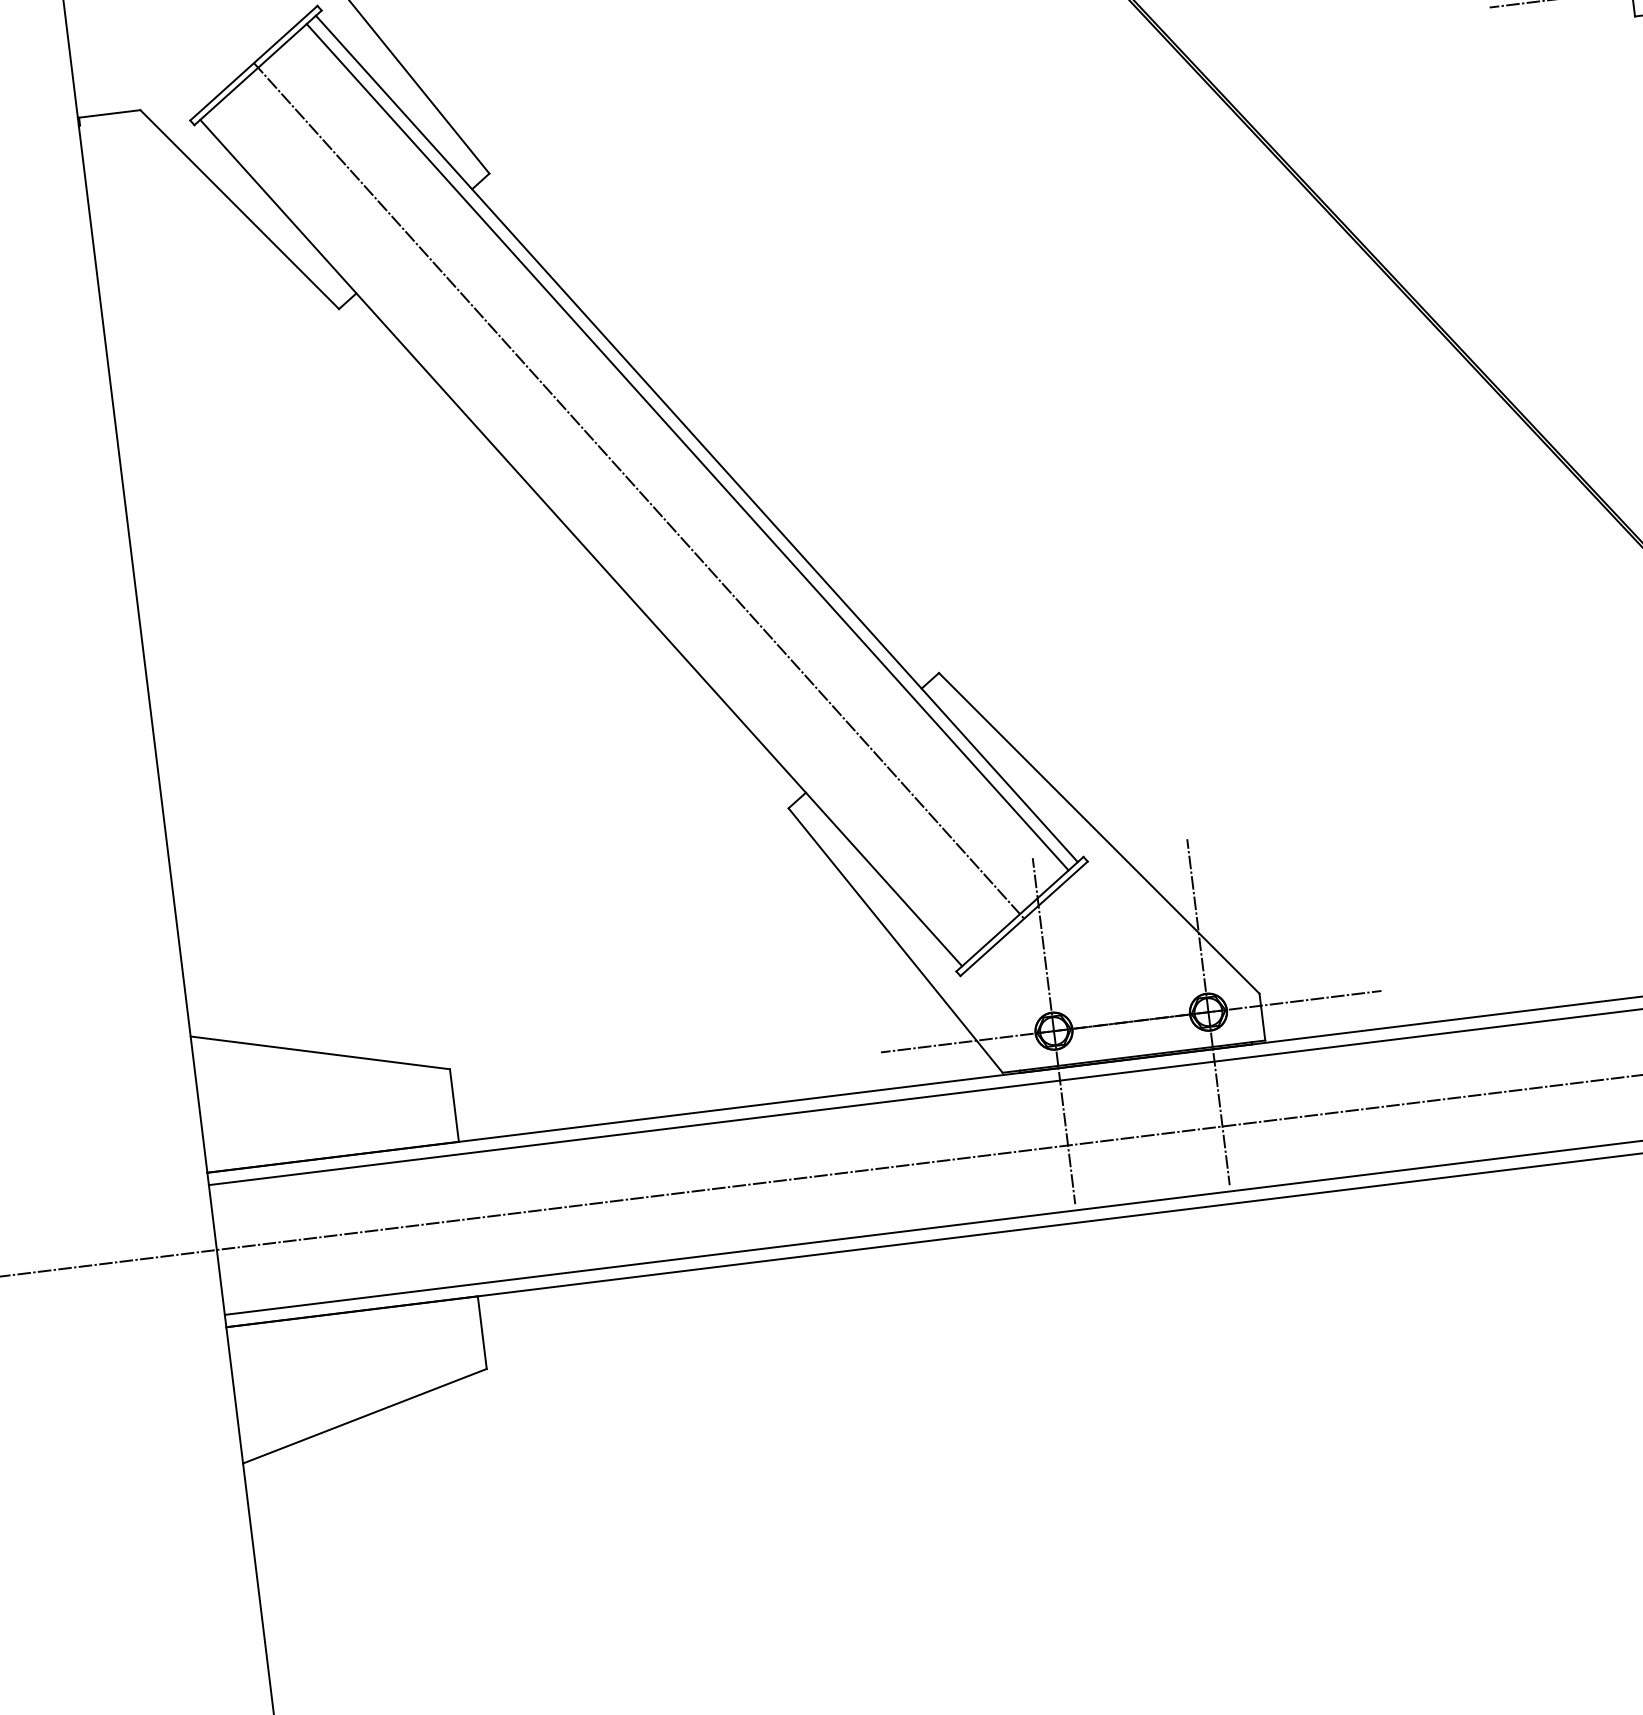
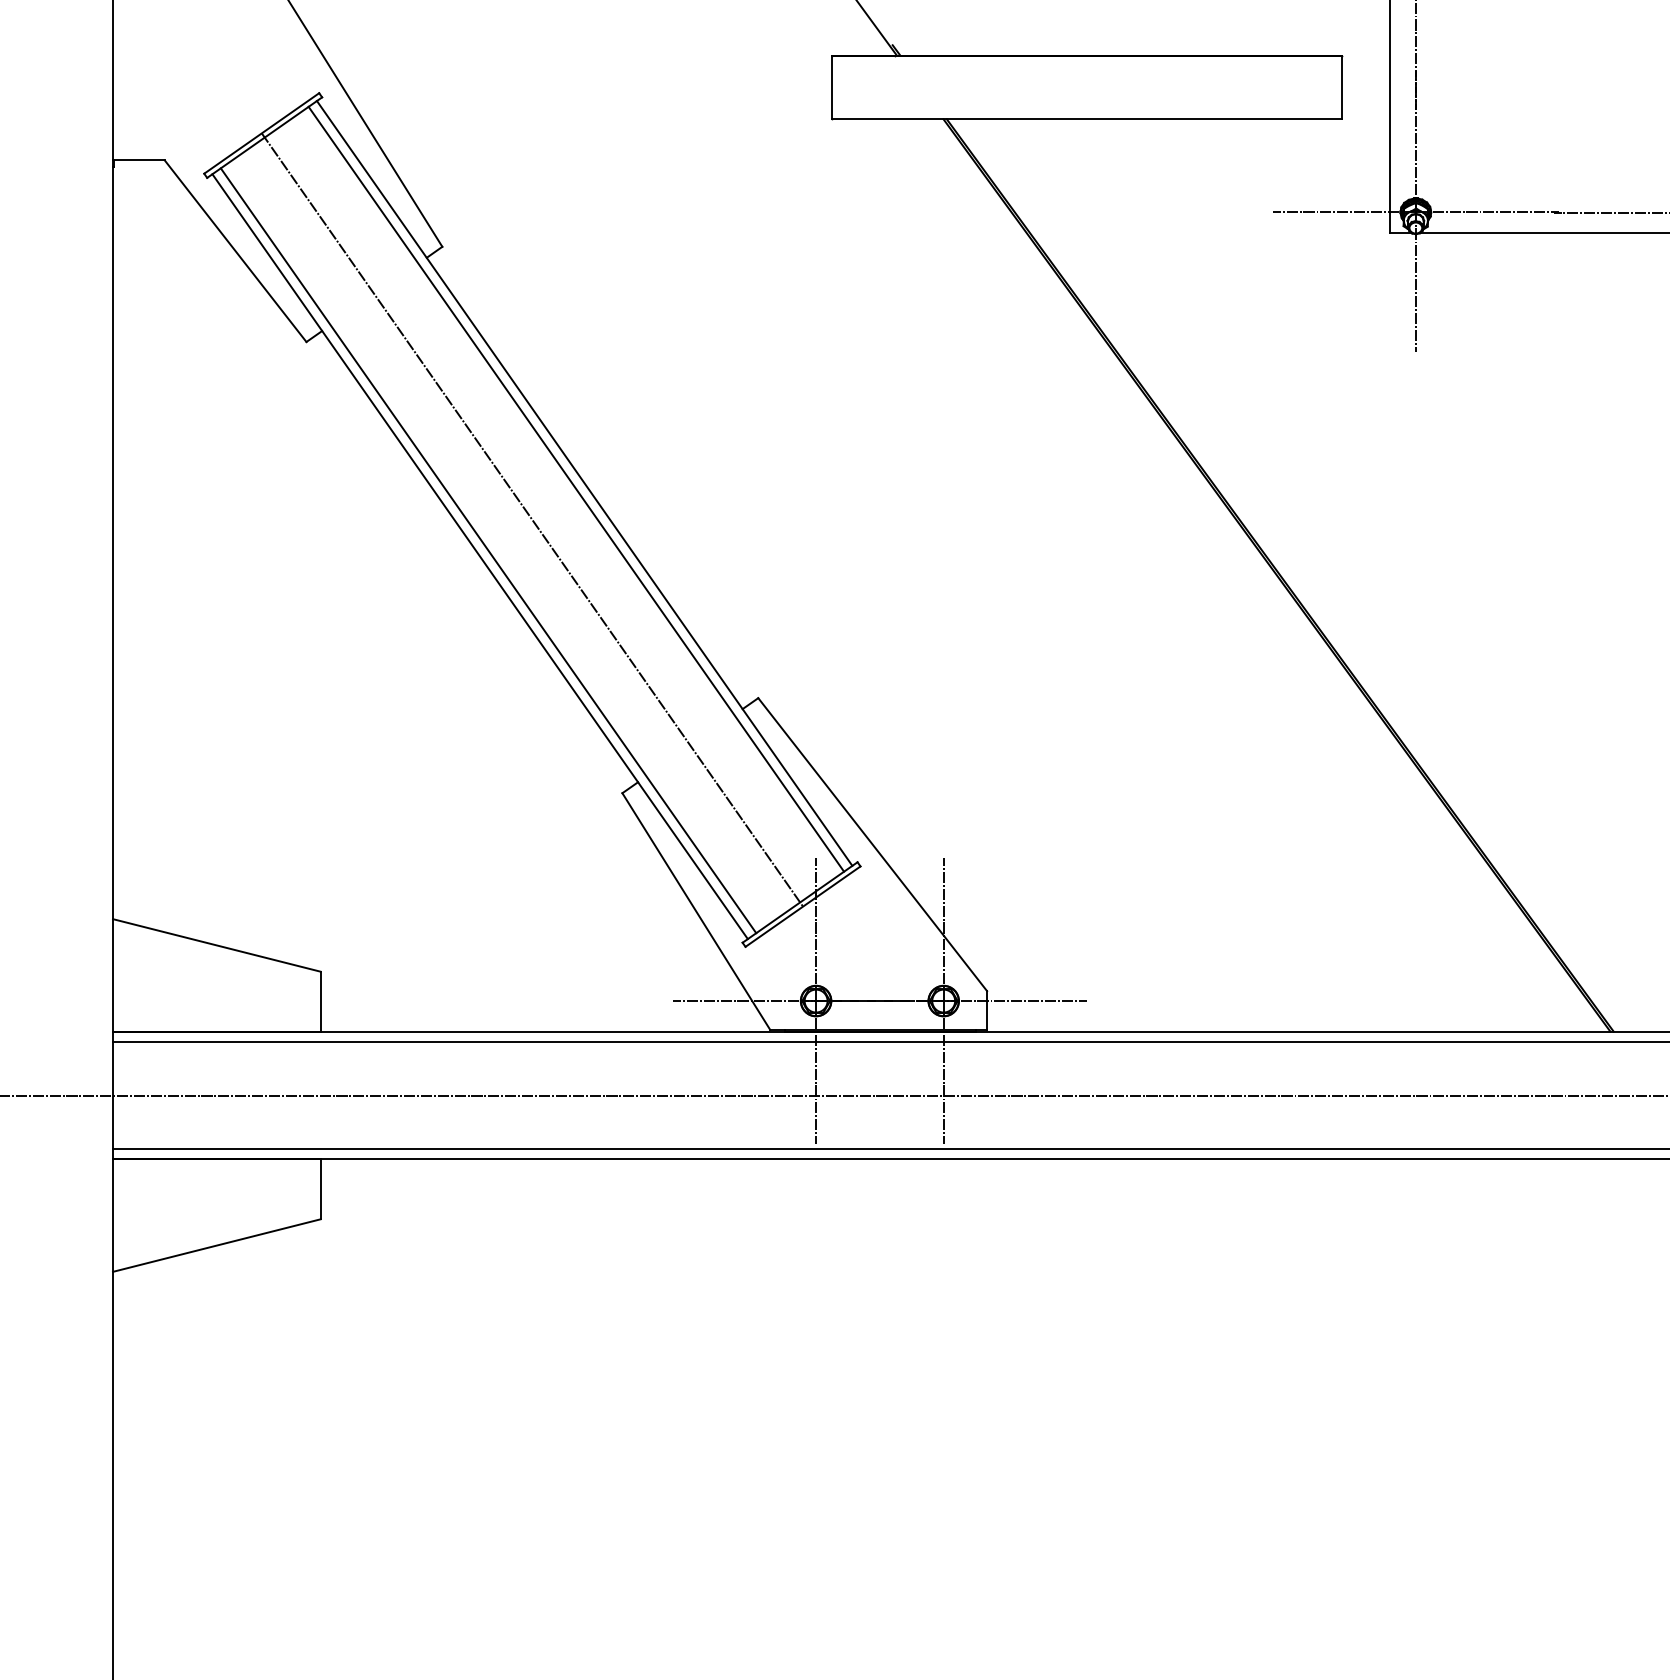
line: (590, 534) -> (488, 550), added

